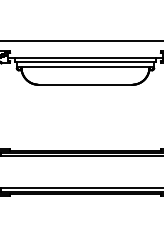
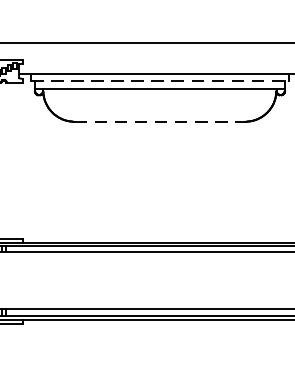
line: (85, 62) -> (159, 81), solid -> dashed
line: (85, 84) -> (159, 121), solid -> dashed

